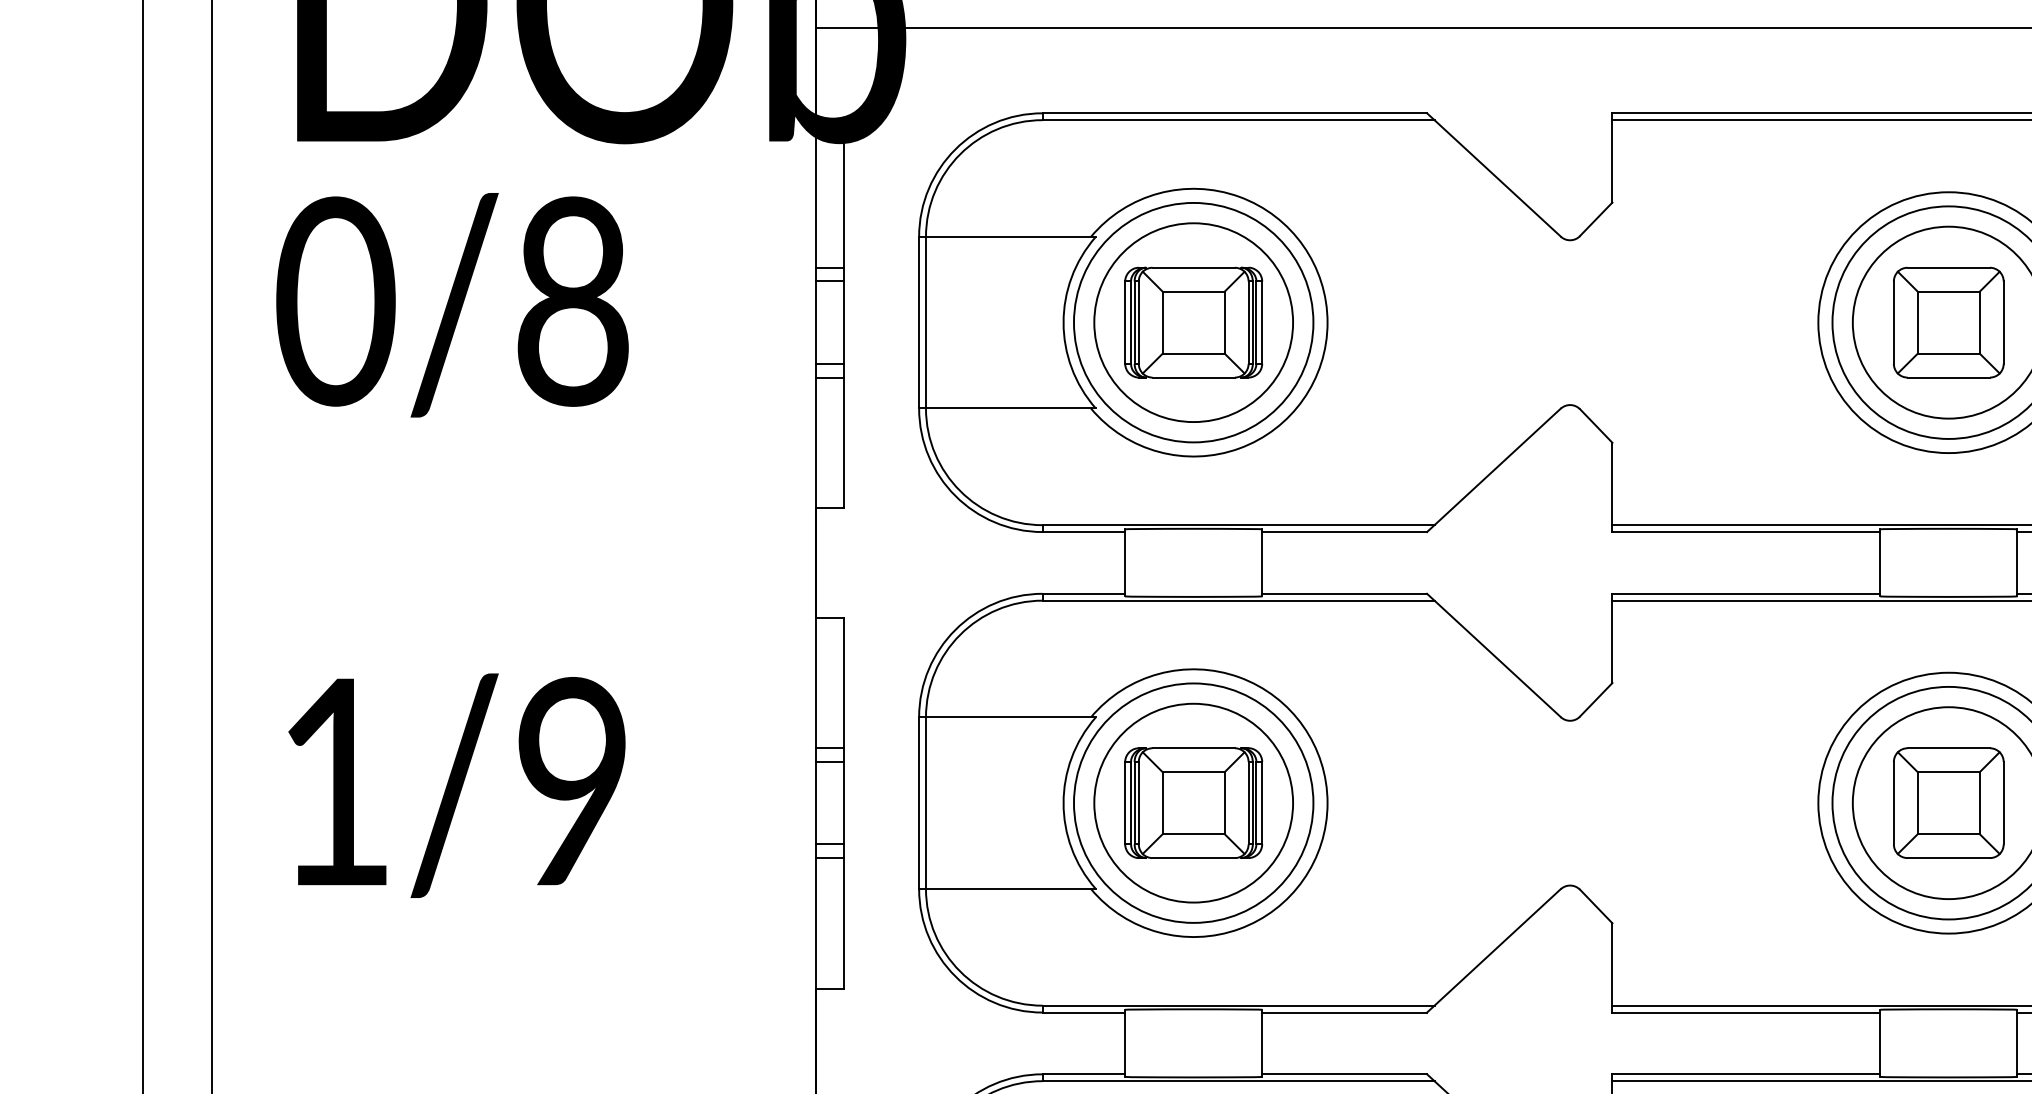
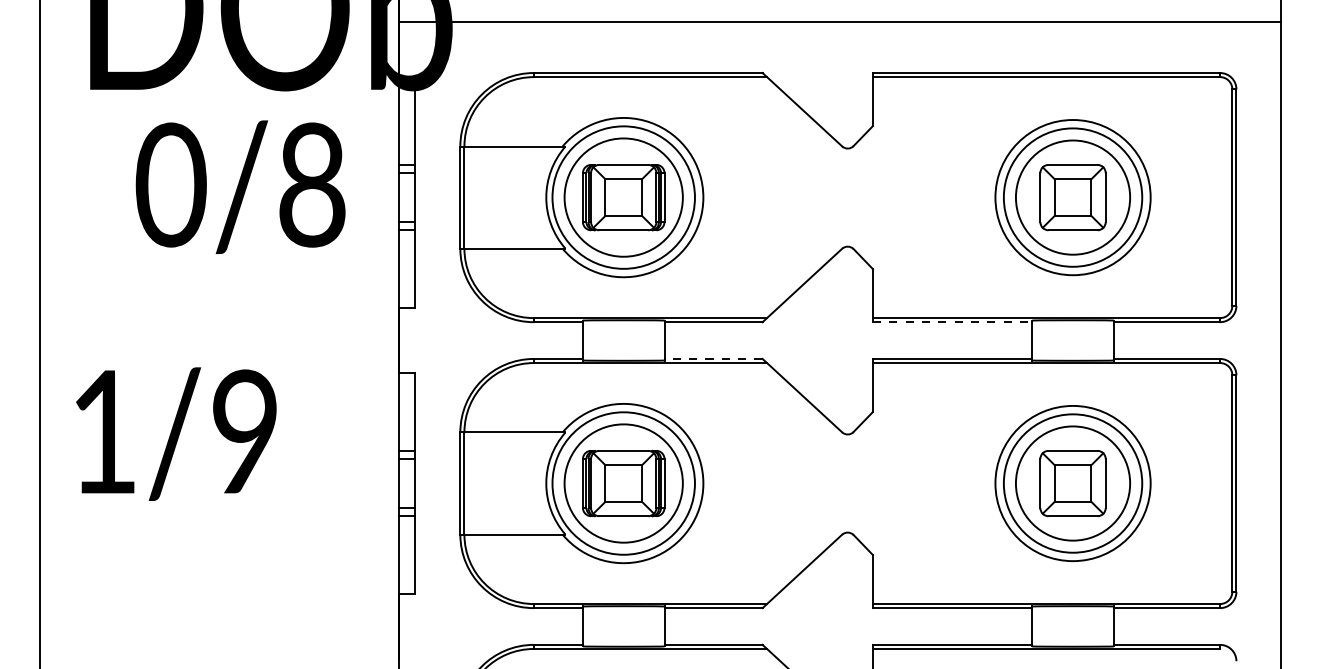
text: (452, 303) -> (240, 186), moved
line: (1746, 532) -> (952, 322), solid -> dashed
line: (1344, 593) -> (713, 358), solid -> dashed
text: (457, 784) -> (176, 433), moved

